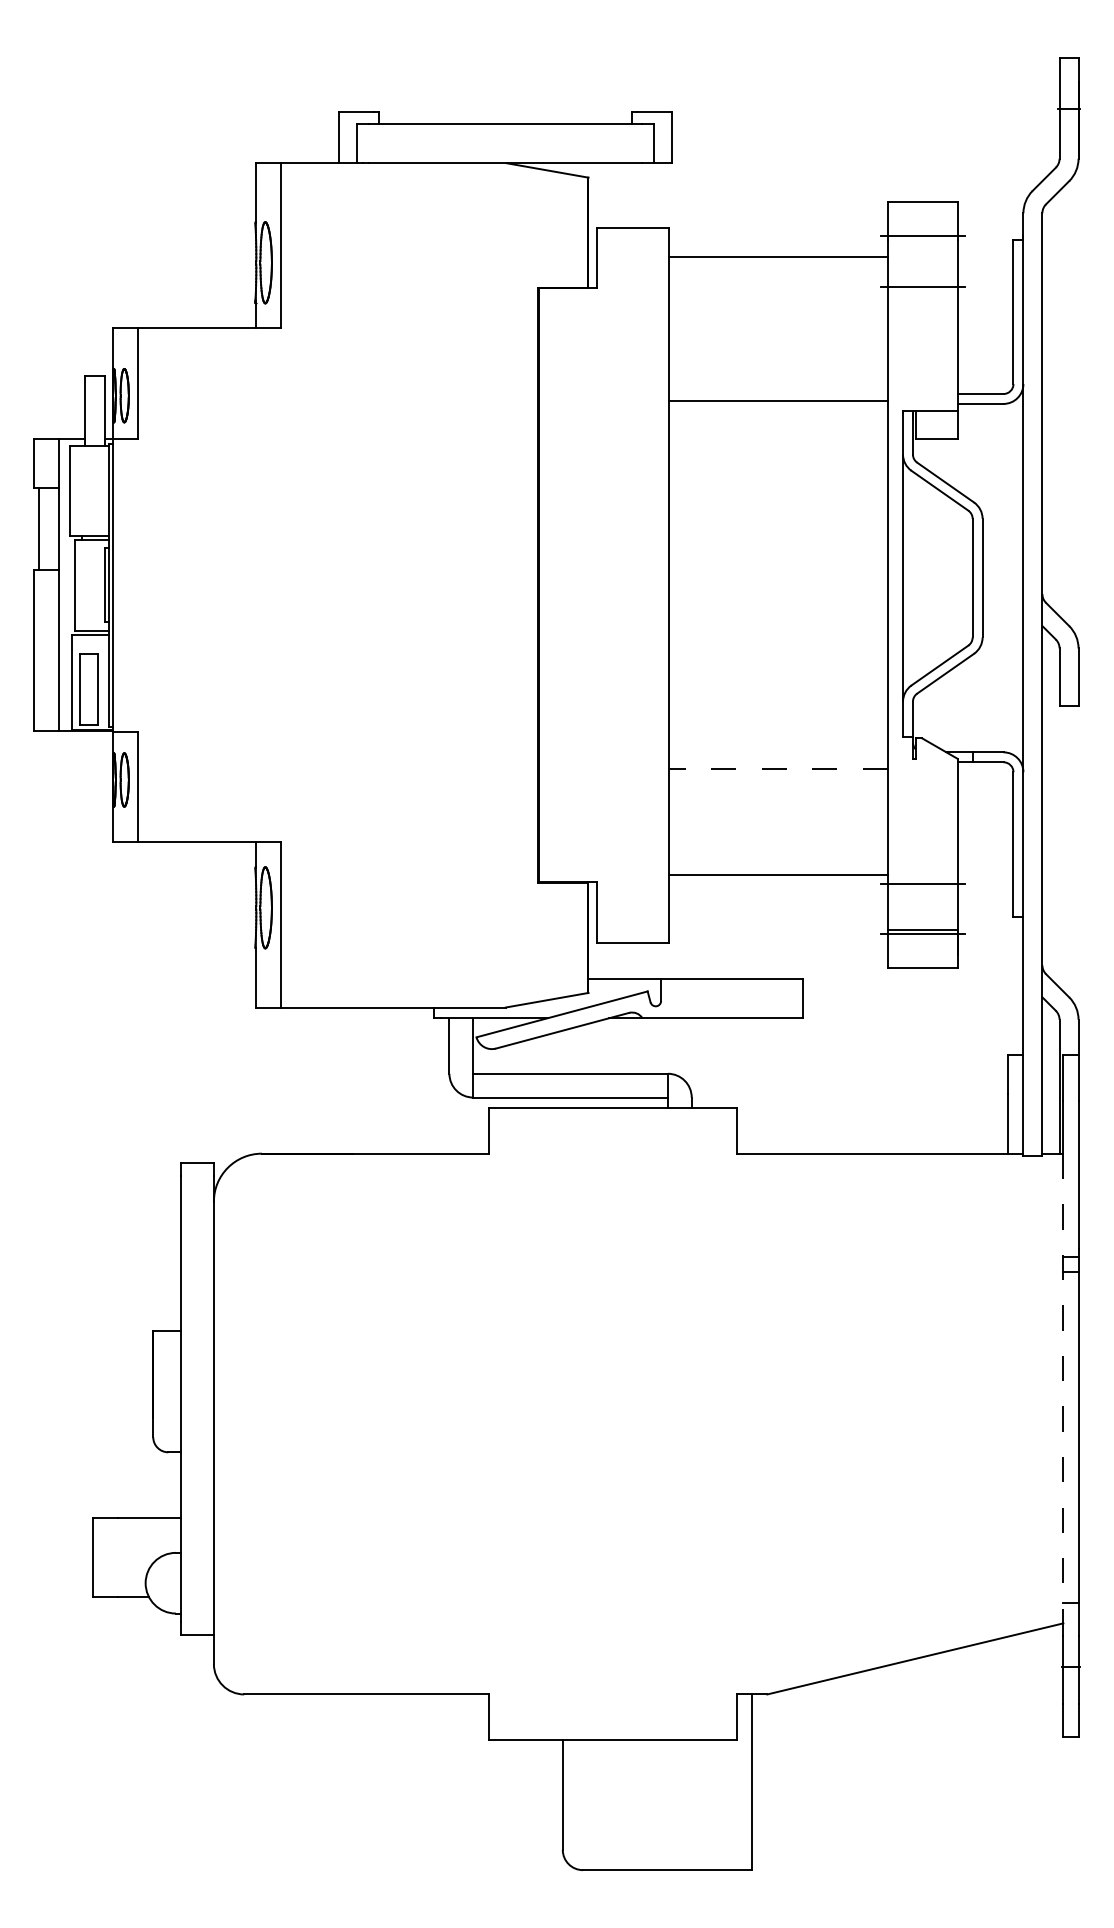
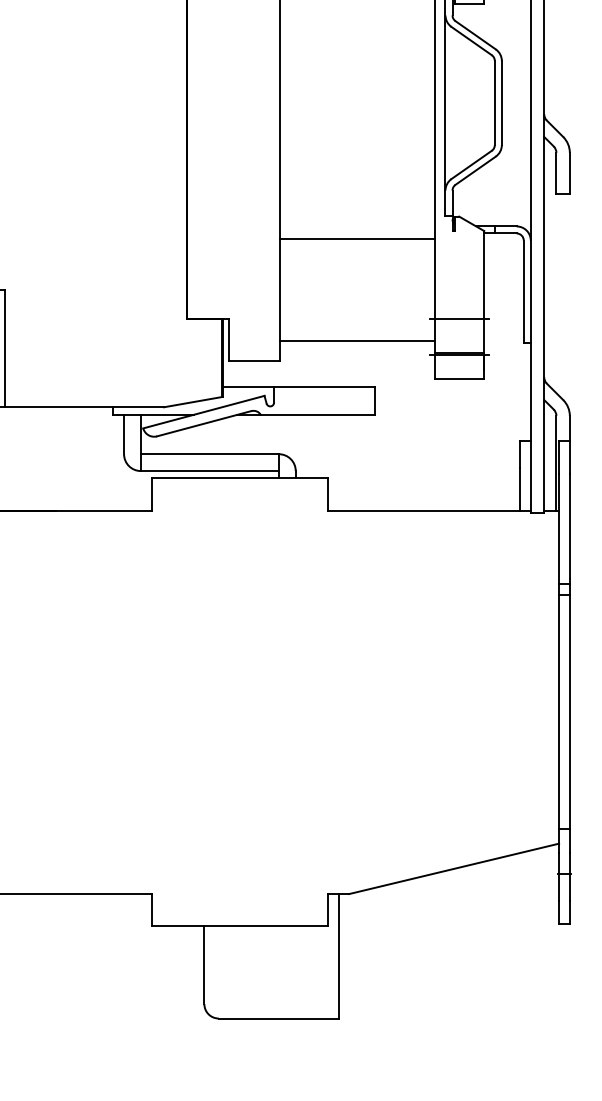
line: (778, 769) -> (357, 238), dashed -> solid
line: (778, 874) -> (357, 340), moved
line: (1063, 1388) -> (559, 677), dashed -> solid

